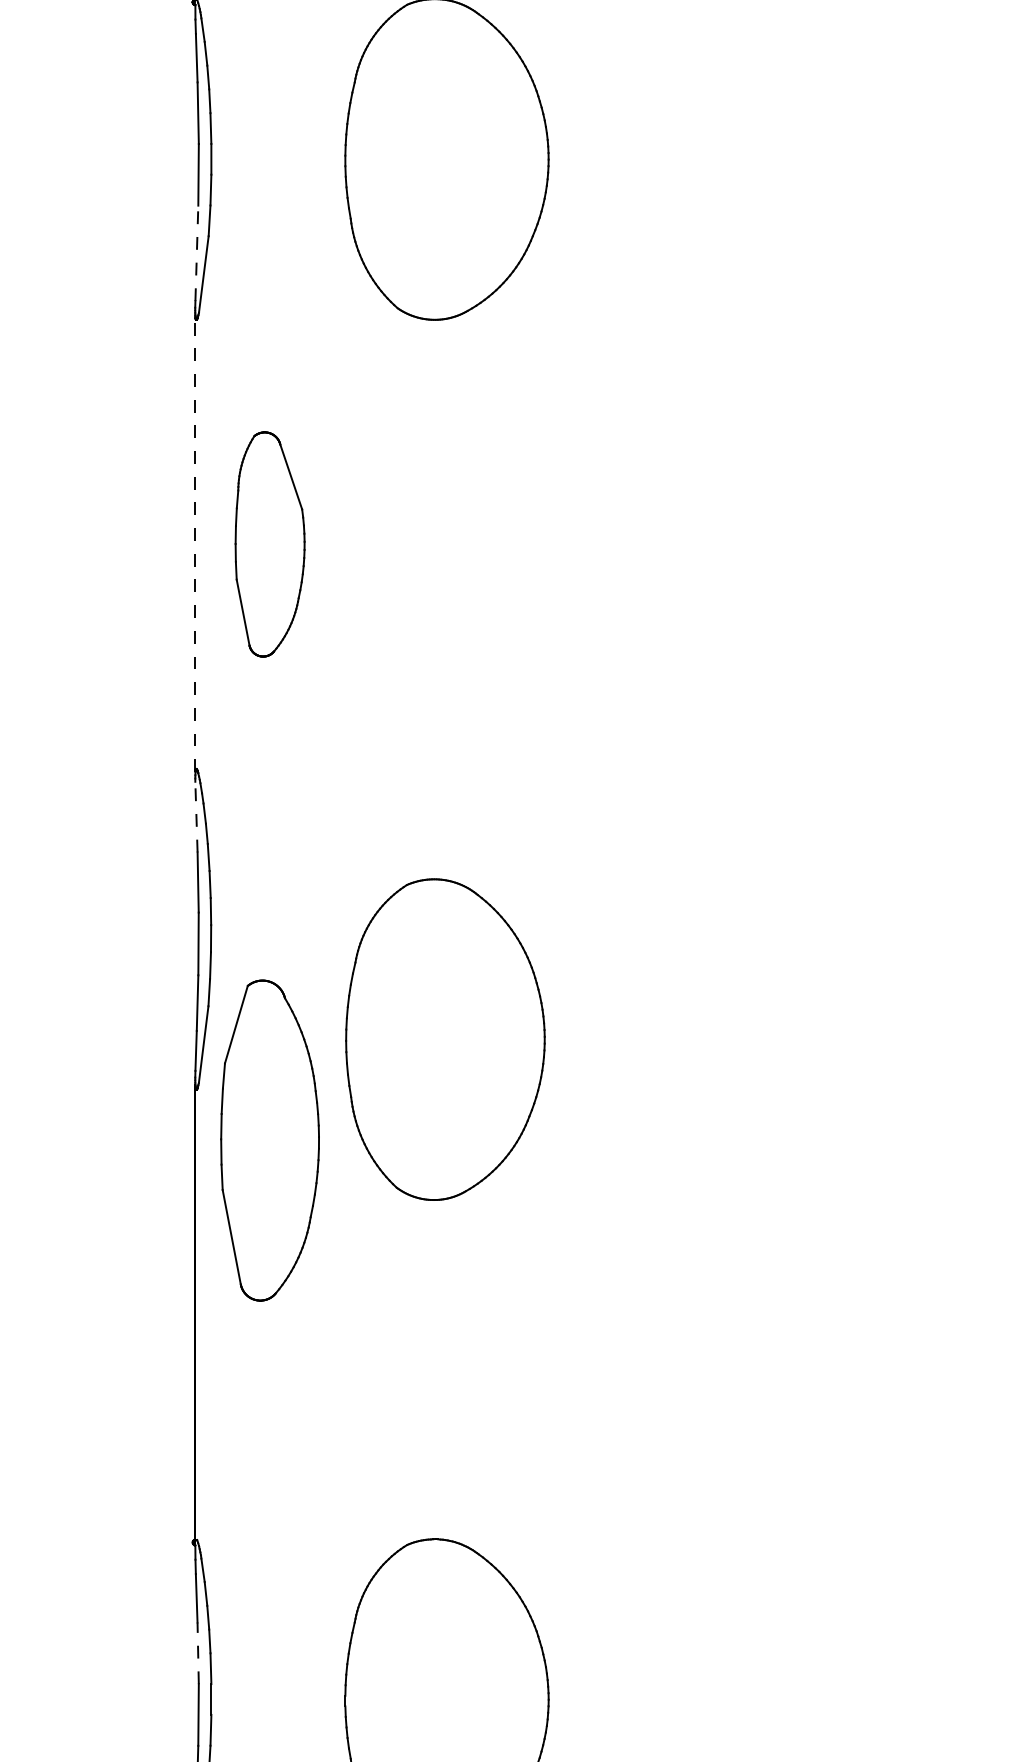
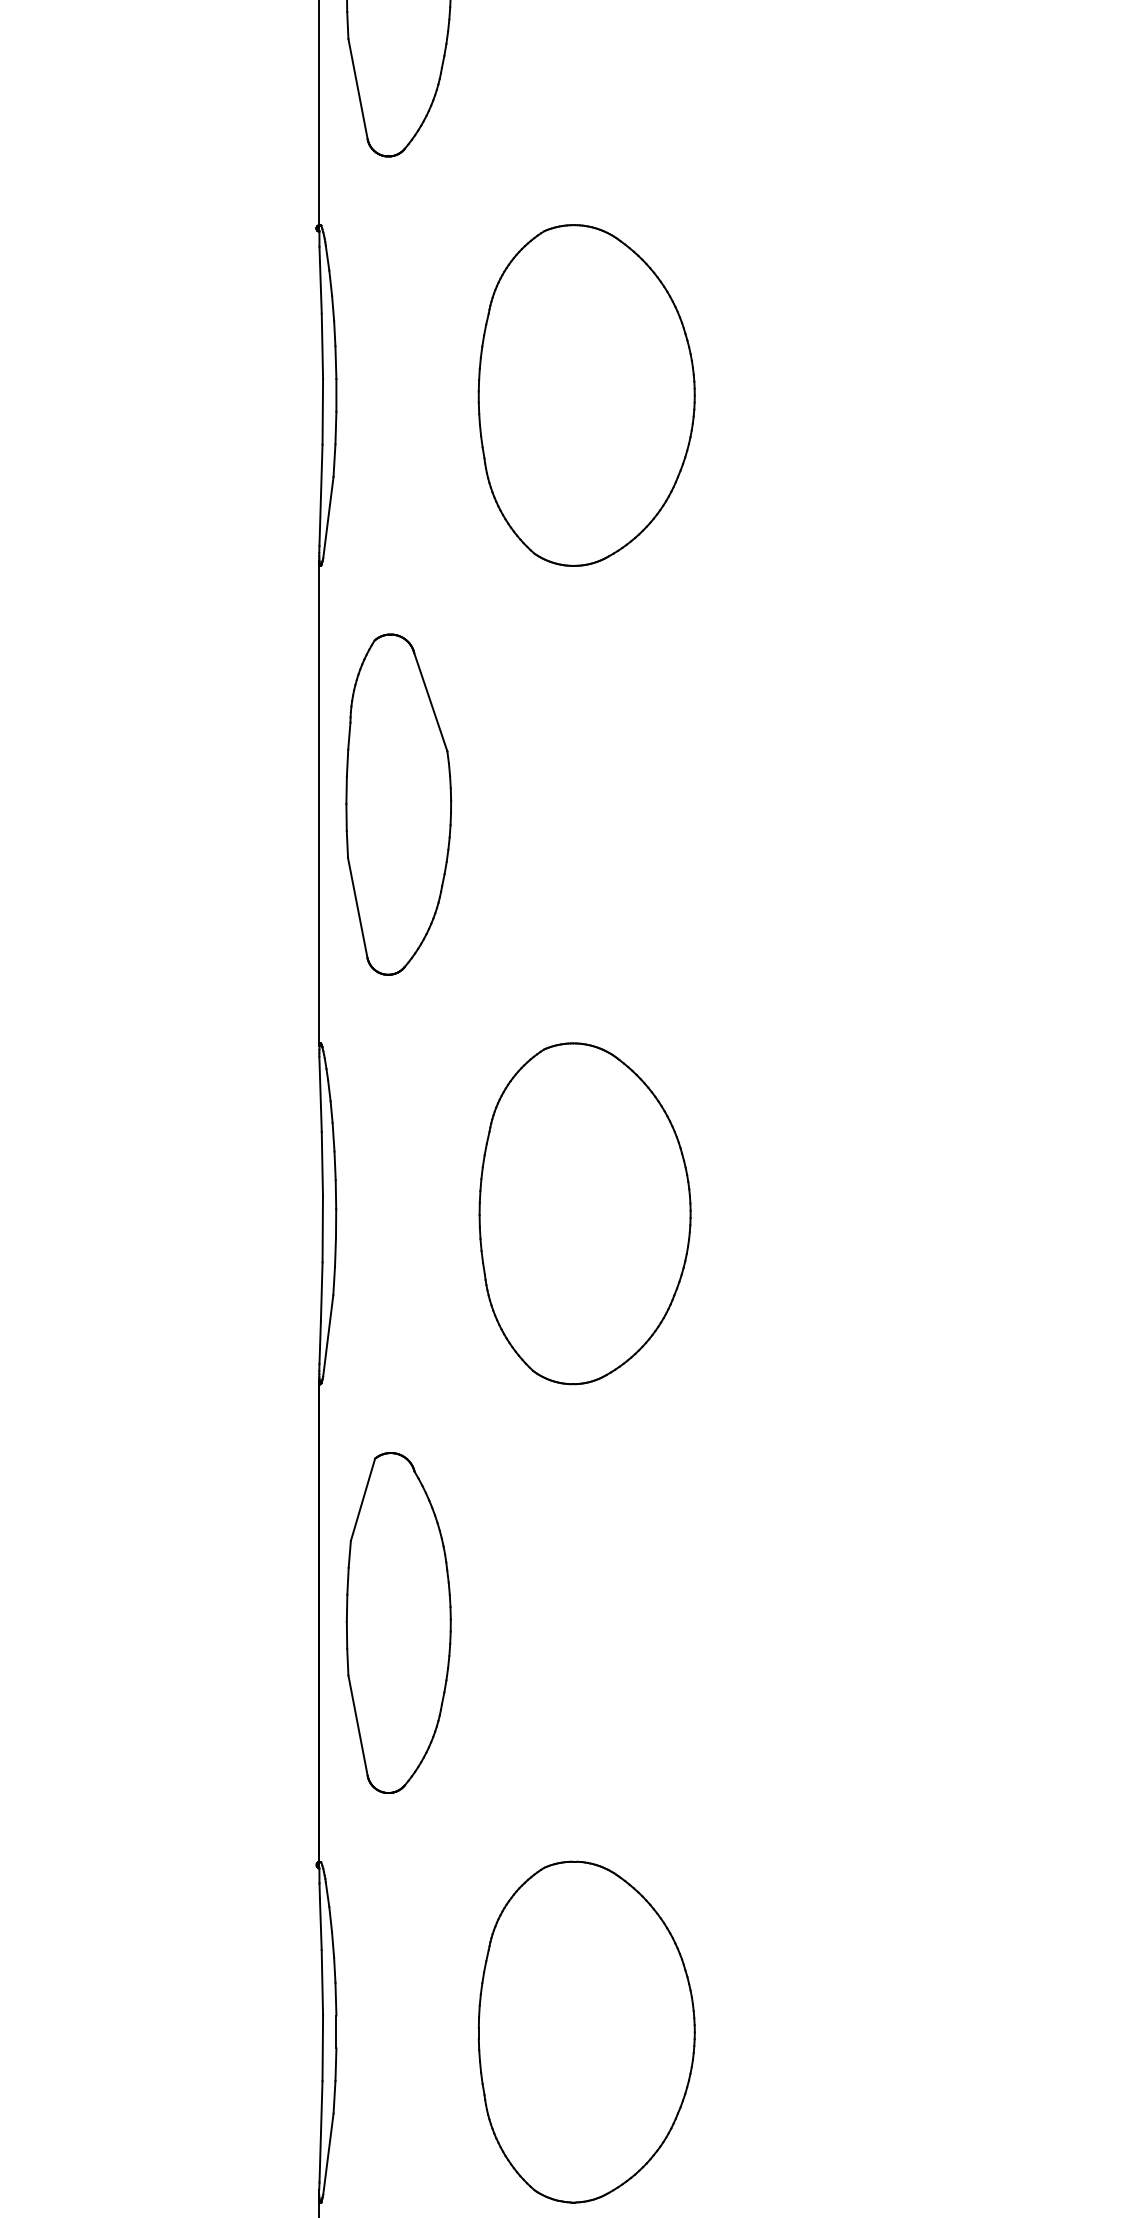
line: (197, 253) -> (321, 495), dashed -> solid
line: (195, 543) -> (319, 803), dashed -> solid
part: (269, 544) -> (398, 804), size x1.43
line: (196, 817) -> (320, 1094), dashed -> solid
part: (444, 1039) -> (584, 1213), moved
part: (269, 1140) -> (398, 1622), moved
line: (198, 1652) -> (322, 1982), dashed -> solid

